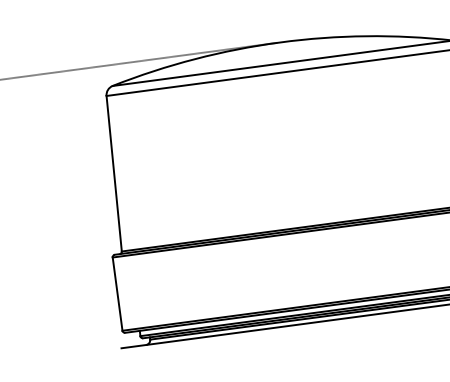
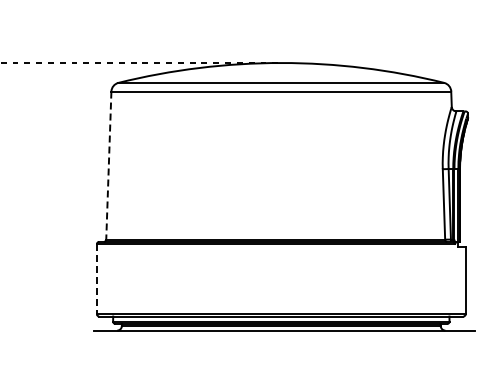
line: (113, 174) -> (108, 166), solid -> dashed
line: (117, 294) -> (96, 279), solid -> dashed

